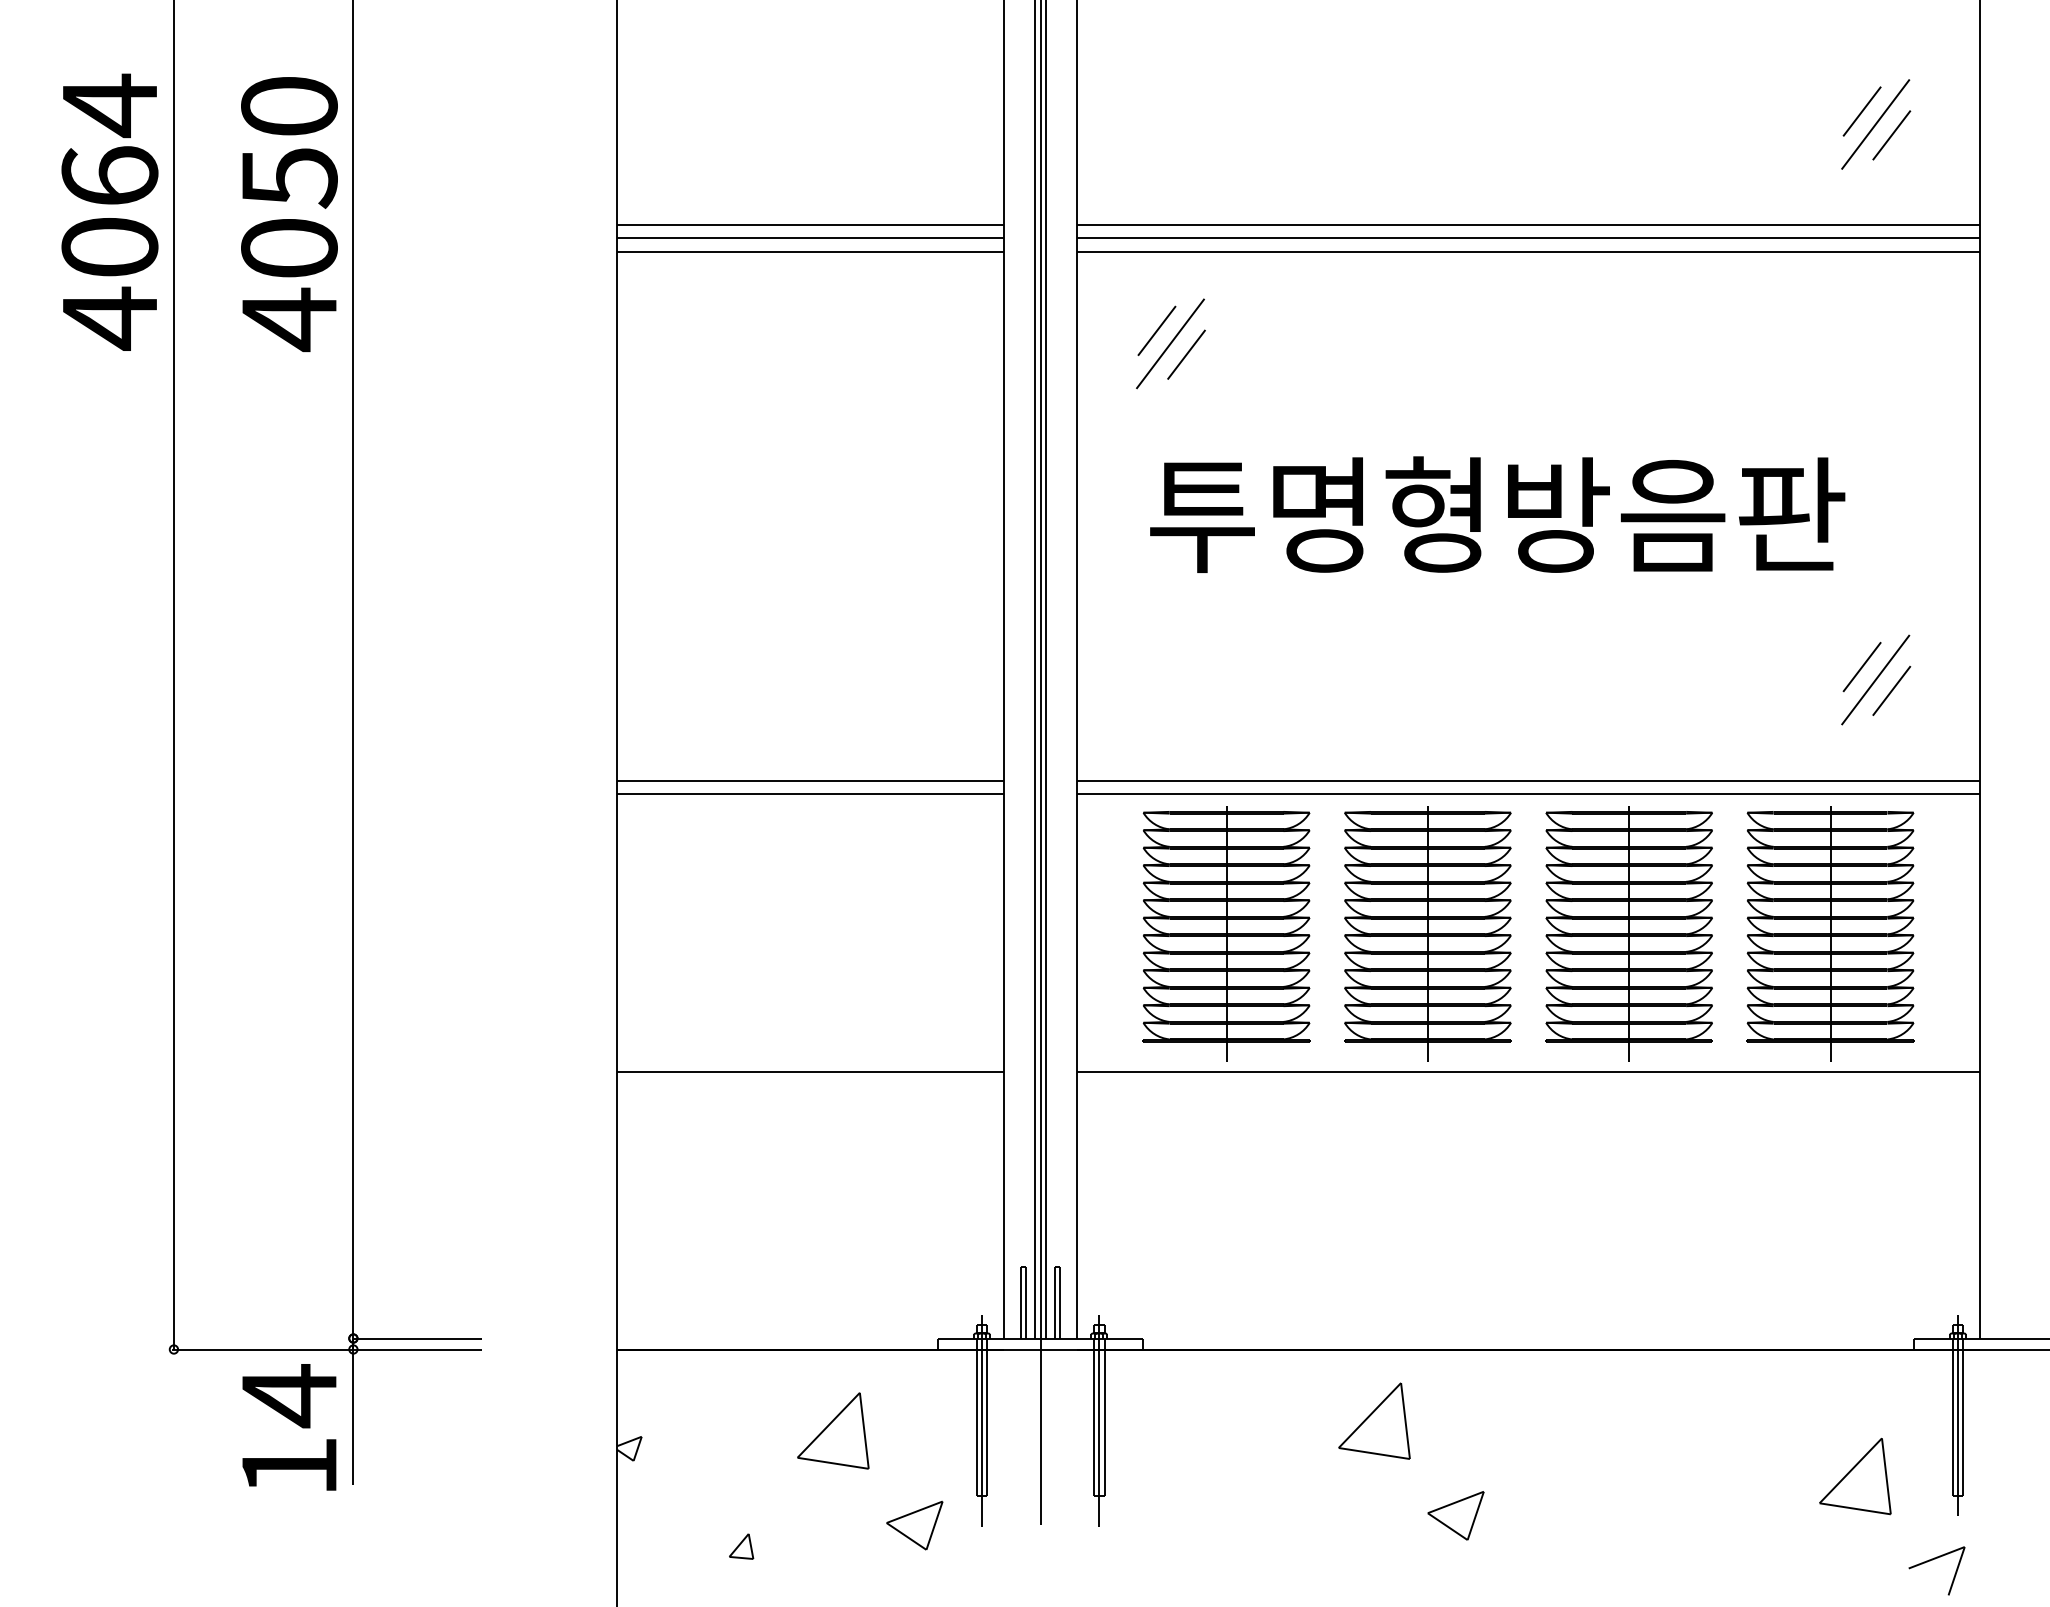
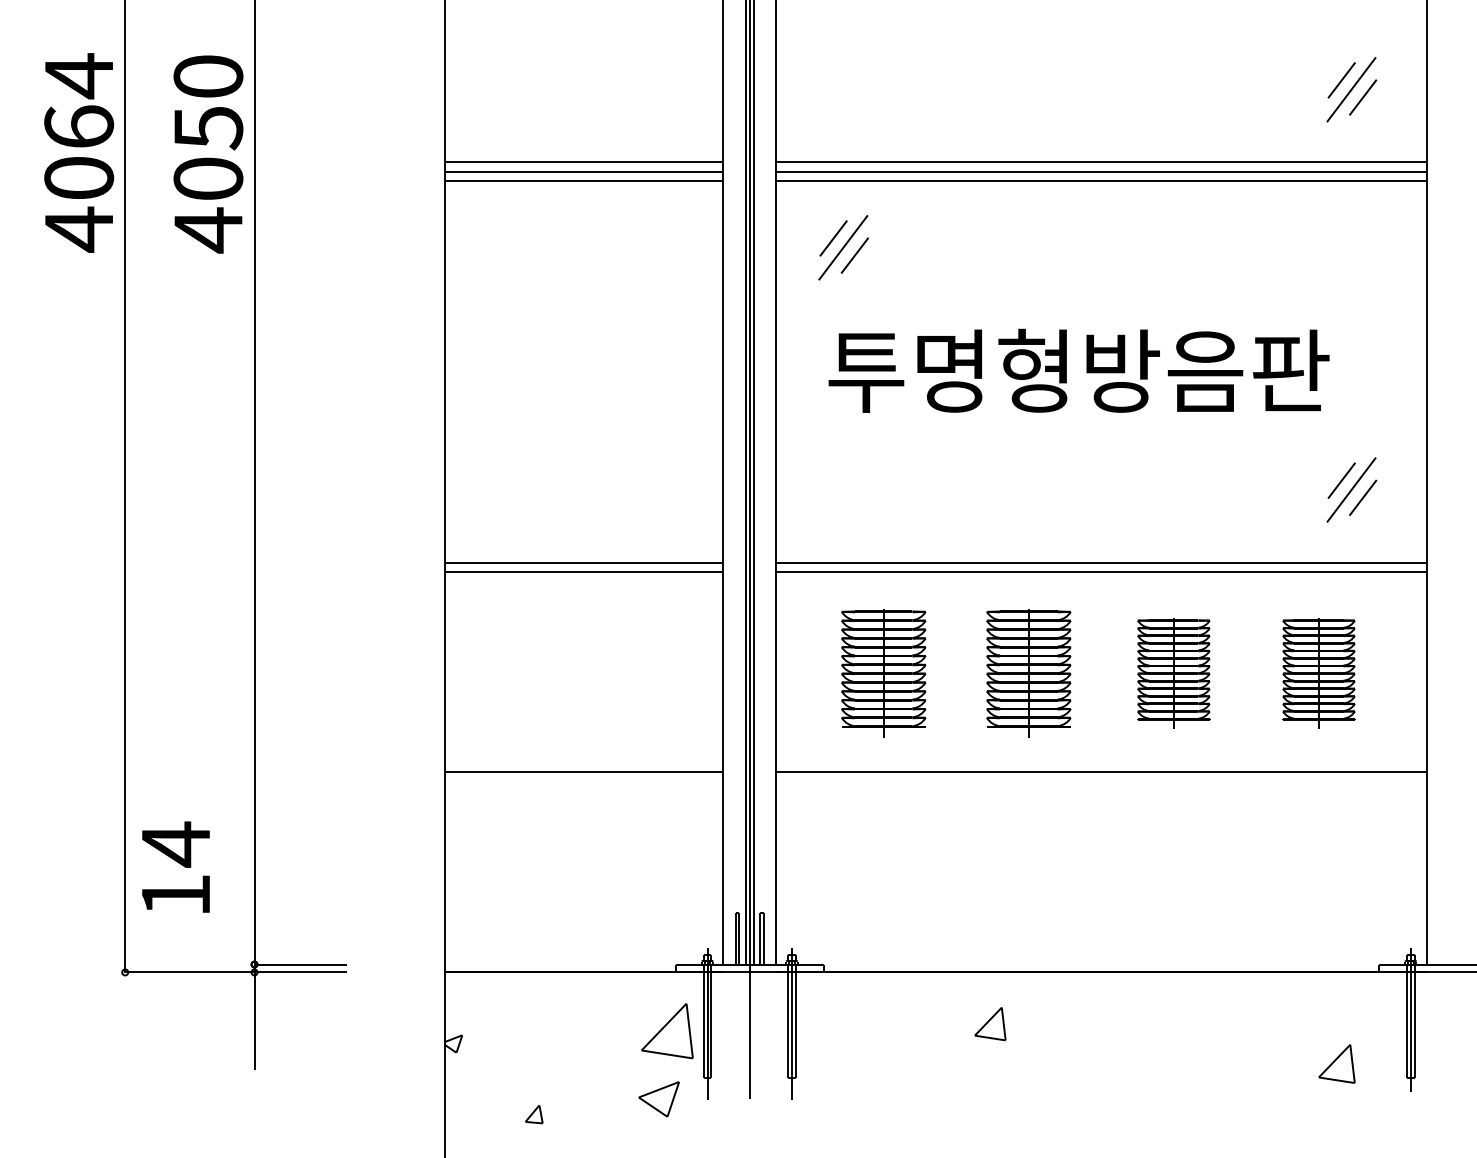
part: (1226, 933) -> (883, 672), size x0.7
part: (1427, 933) -> (1028, 672), size x0.7
part: (1628, 933) -> (1173, 672), size x0.6
part: (1830, 933) -> (1318, 672), size x0.6
part: (1374, 1420) -> (990, 1023), size x0.6
text: (289, 1427) -> (176, 867), moved
part: (833, 1430) -> (667, 1030), moved
part: (1855, 1476) -> (1336, 1063), size x0.7
part: (1455, 1515) -> (1048, 1092), removed
part: (1932, 1560) -> (1392, 1124), removed

